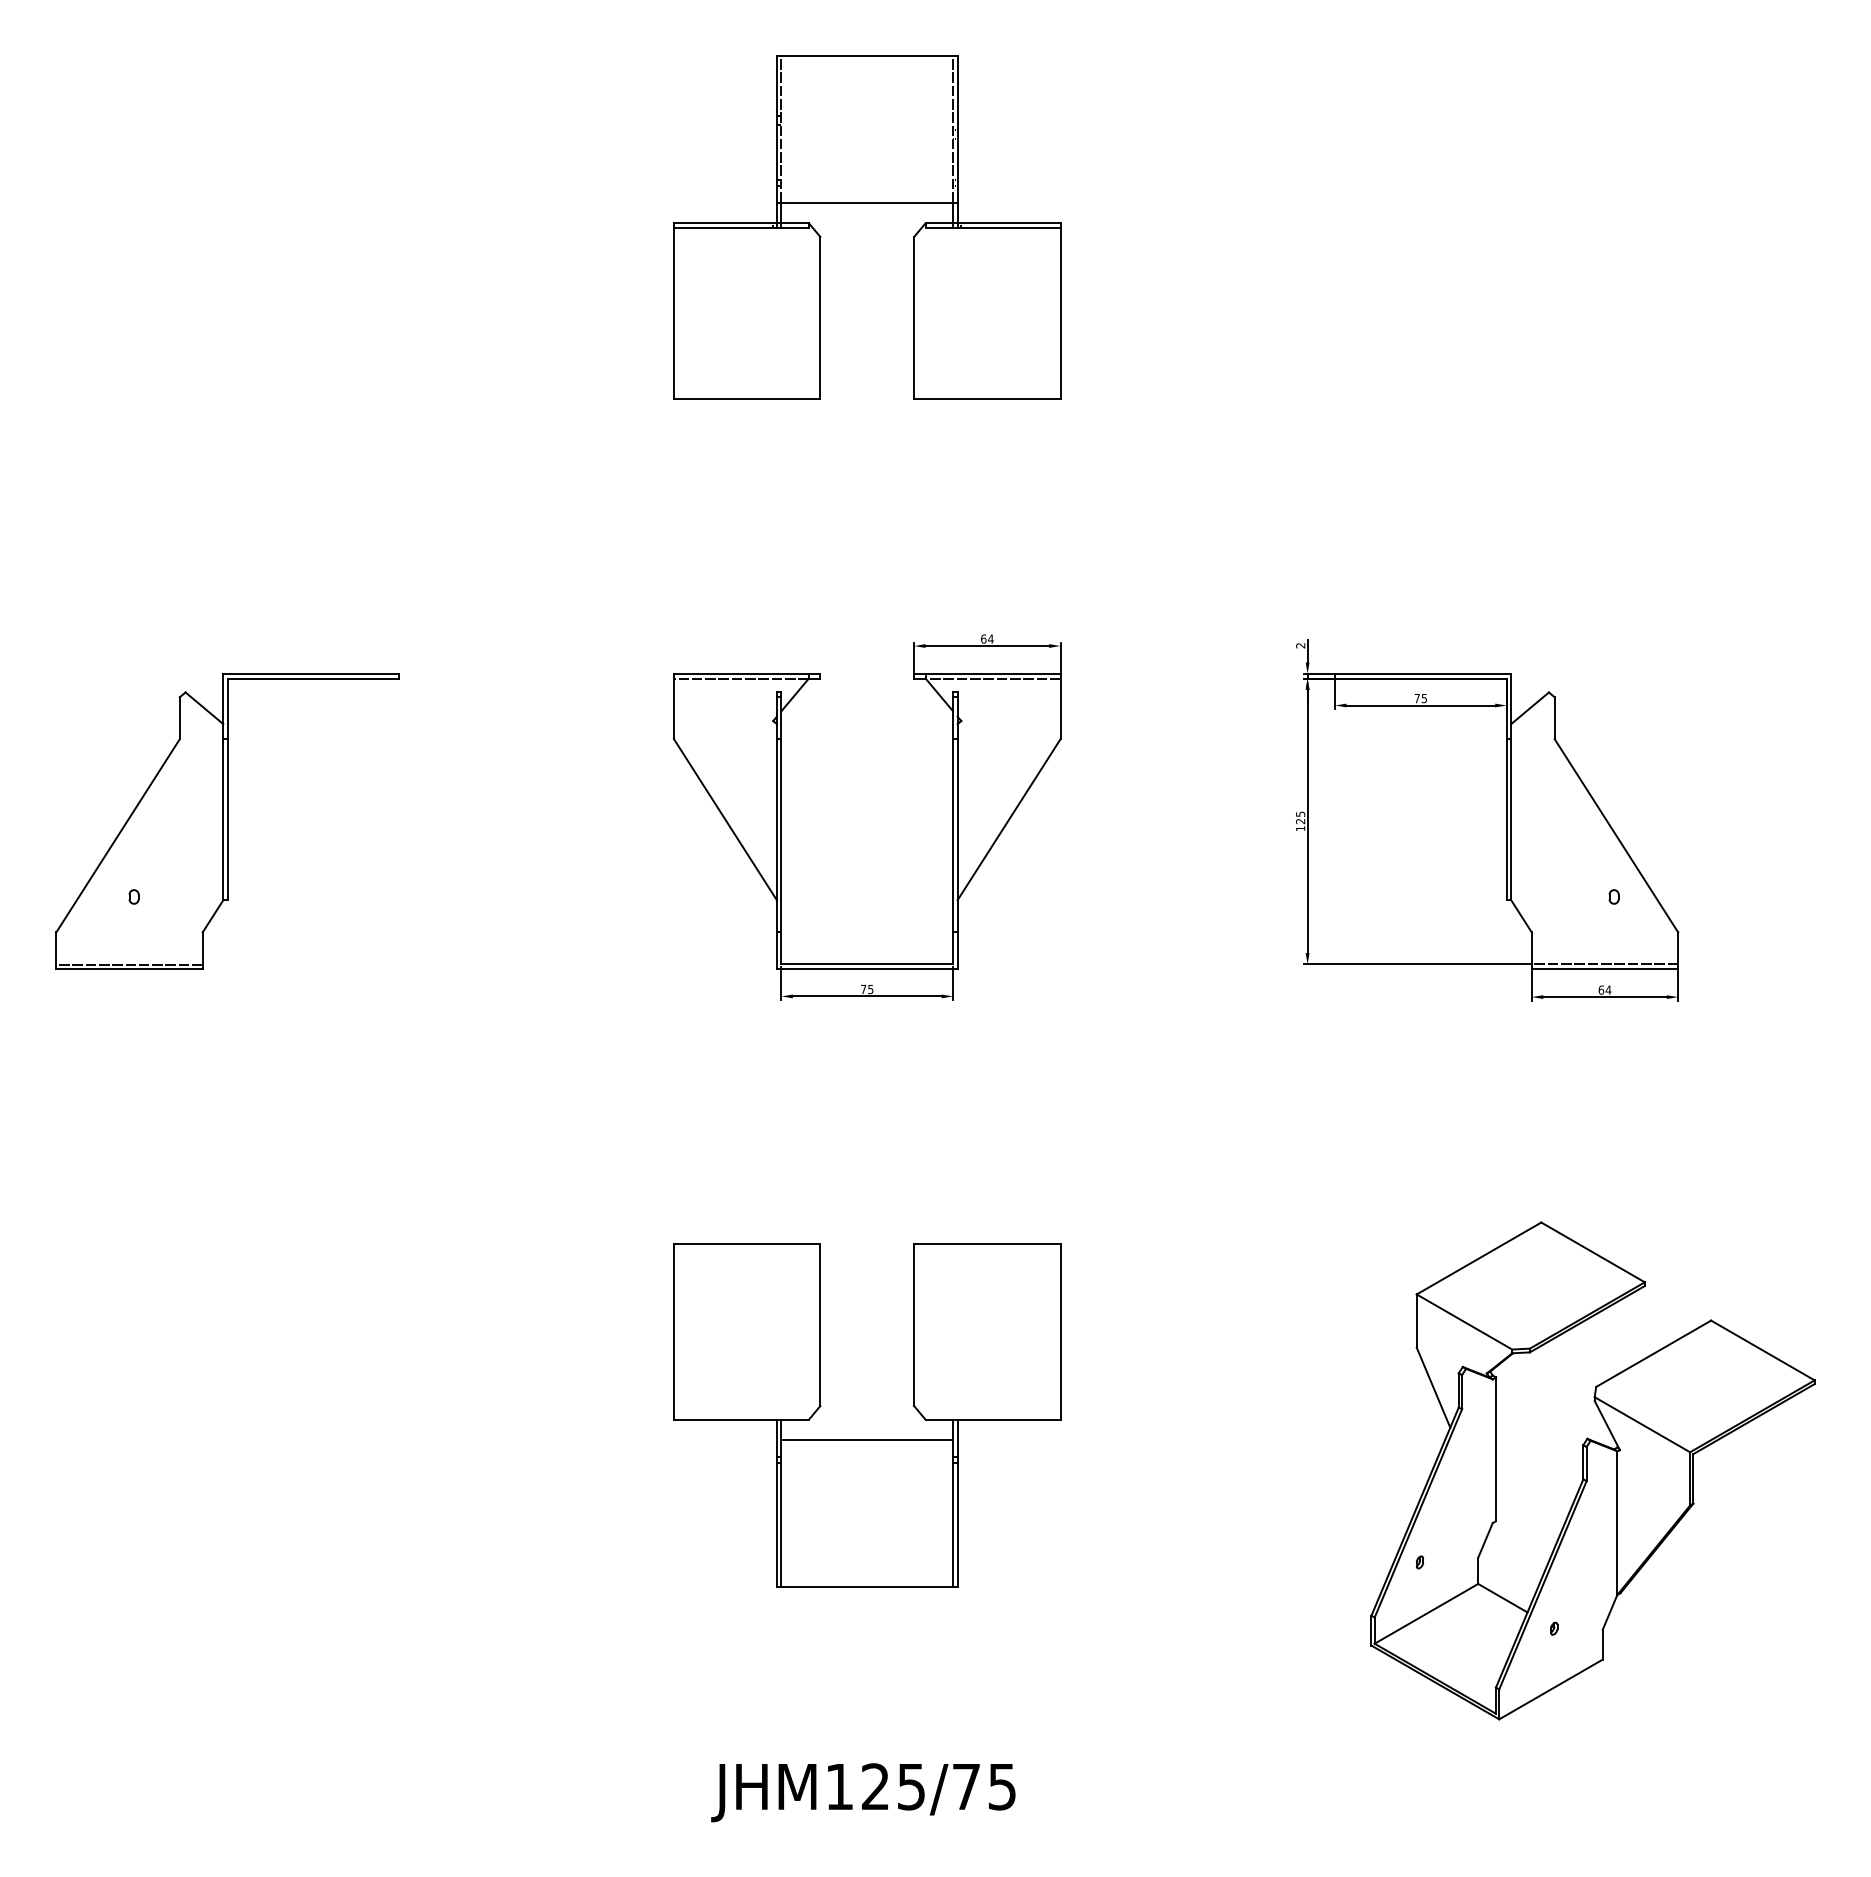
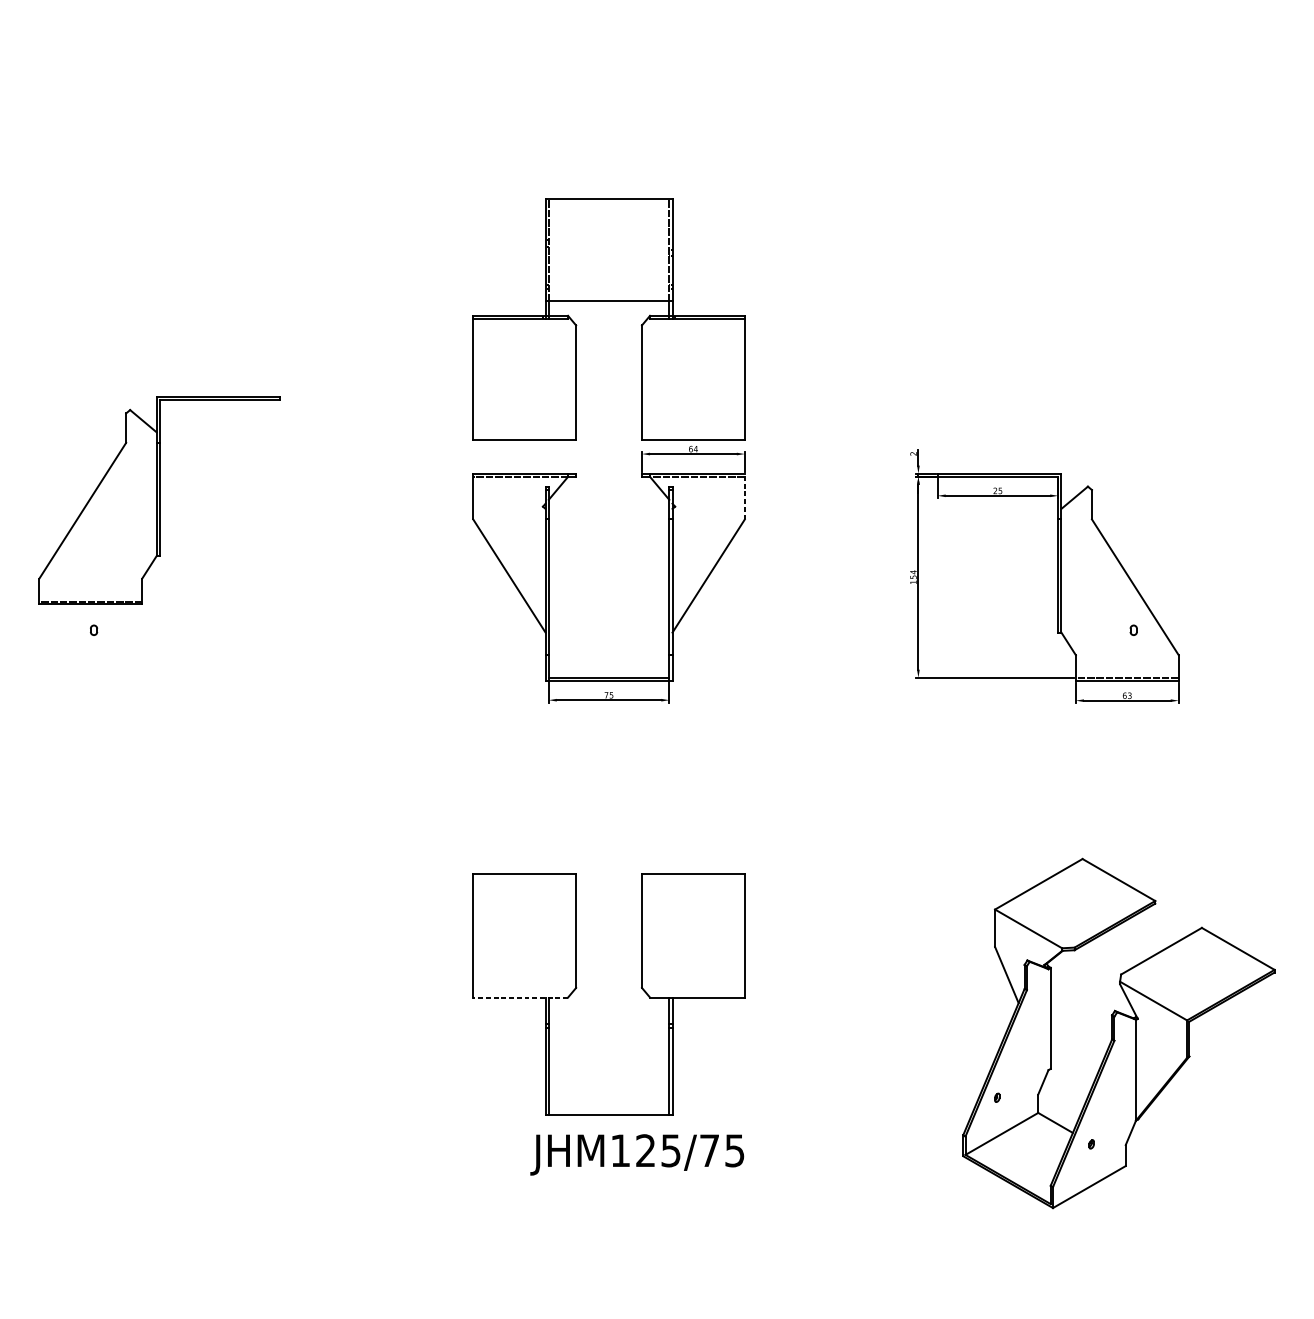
part: (867, 203) -> (609, 301), moved
text: (1416, 698) -> (994, 490), 75 -> 25
line: (1060, 706) -> (744, 496), solid -> dashed
text: (1300, 817) -> (913, 574), 125 -> 154
part: (227, 821) -> (159, 500), moved
text: (1607, 989) -> (1129, 695), 64 -> 63
line: (740, 1419) -> (520, 997), solid -> dashed
line: (867, 1440) -> (609, 1012), removed
text: (863, 1792) -> (637, 1154), moved

